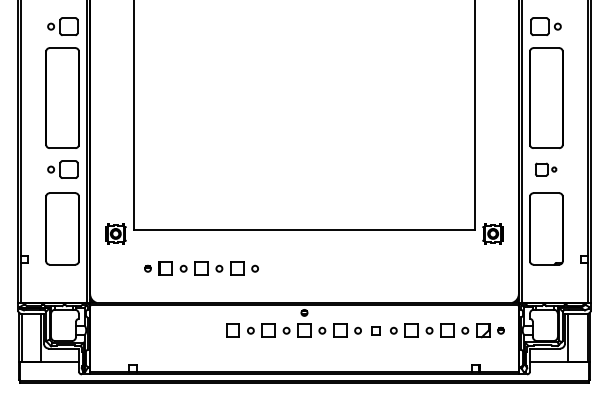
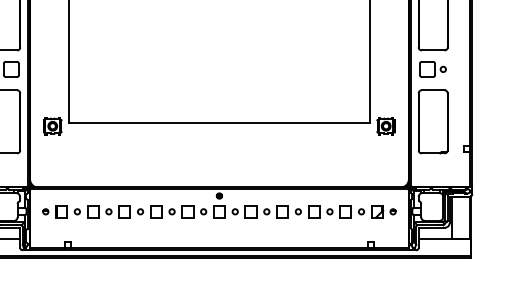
part: (545, 169) -> (432, 69), size x1.43
part: (201, 268) -> (93, 211), moved
part: (375, 330) -> (282, 211), size x1.67

